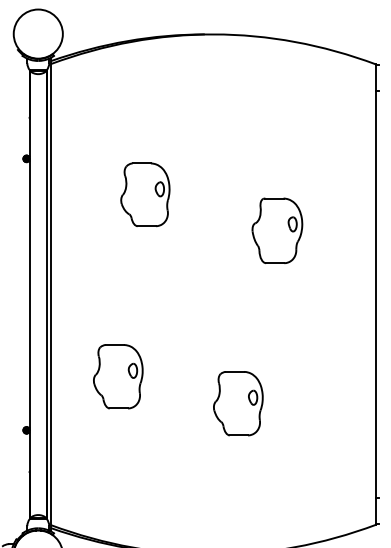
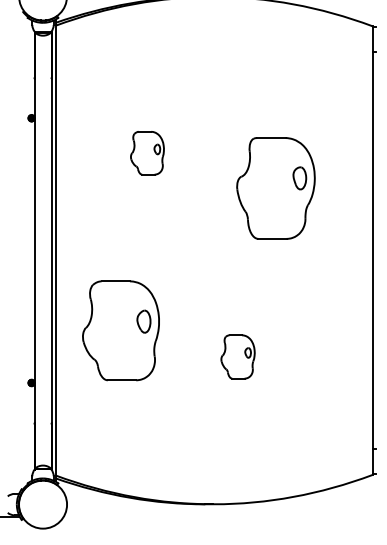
part: (145, 193) -> (147, 152), size x0.7
part: (277, 230) -> (276, 188), size x1.6
part: (117, 376) -> (120, 330), size x1.6
part: (237, 403) -> (237, 356), size x0.7

